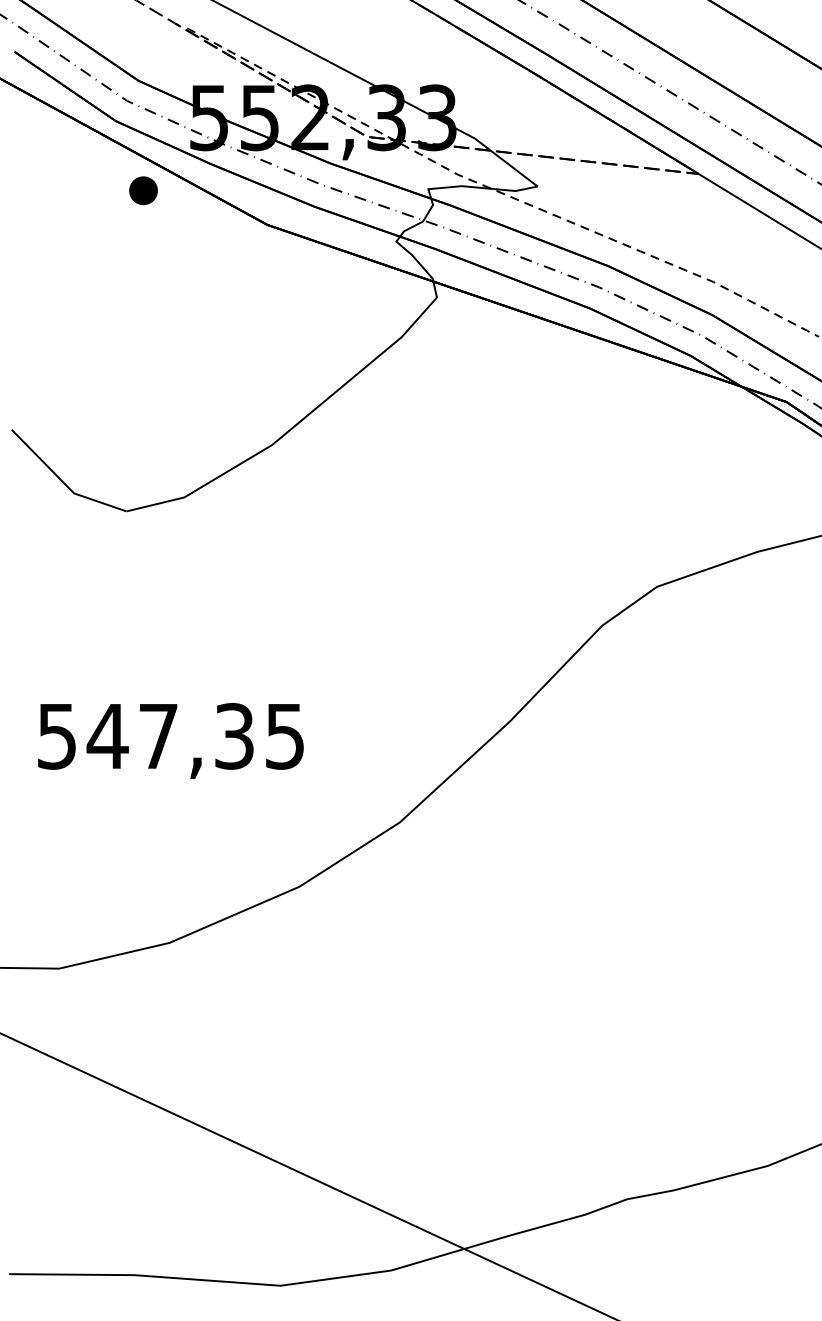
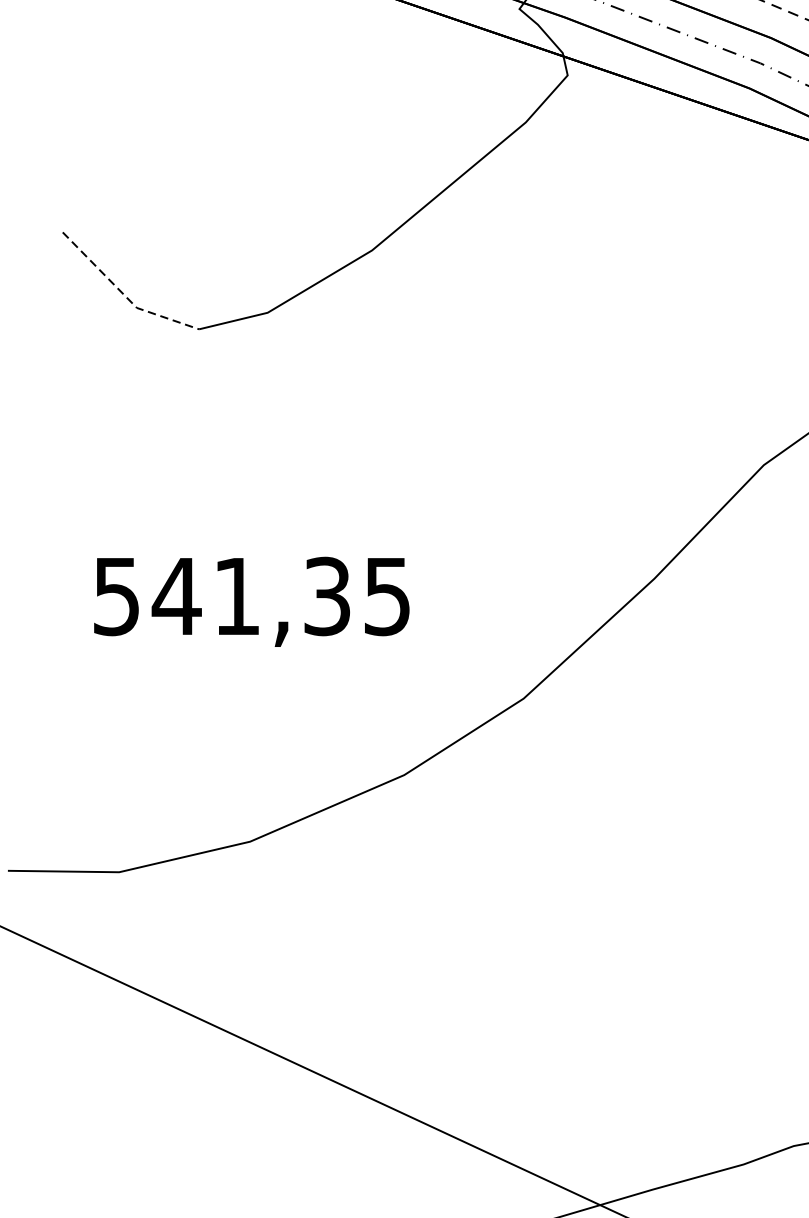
line: (63, 482) -> (124, 295), solid -> dashed
text: (158, 736) -> (237, 596), 547,35 -> 541,35

